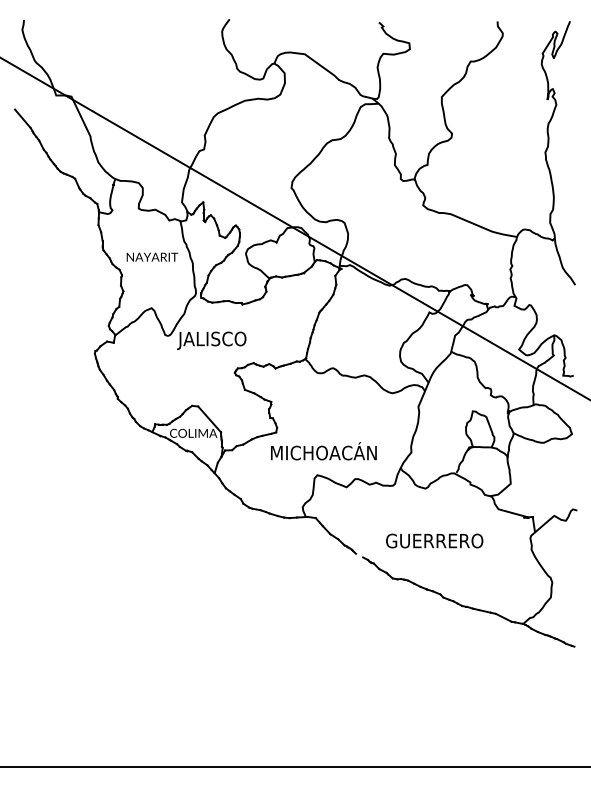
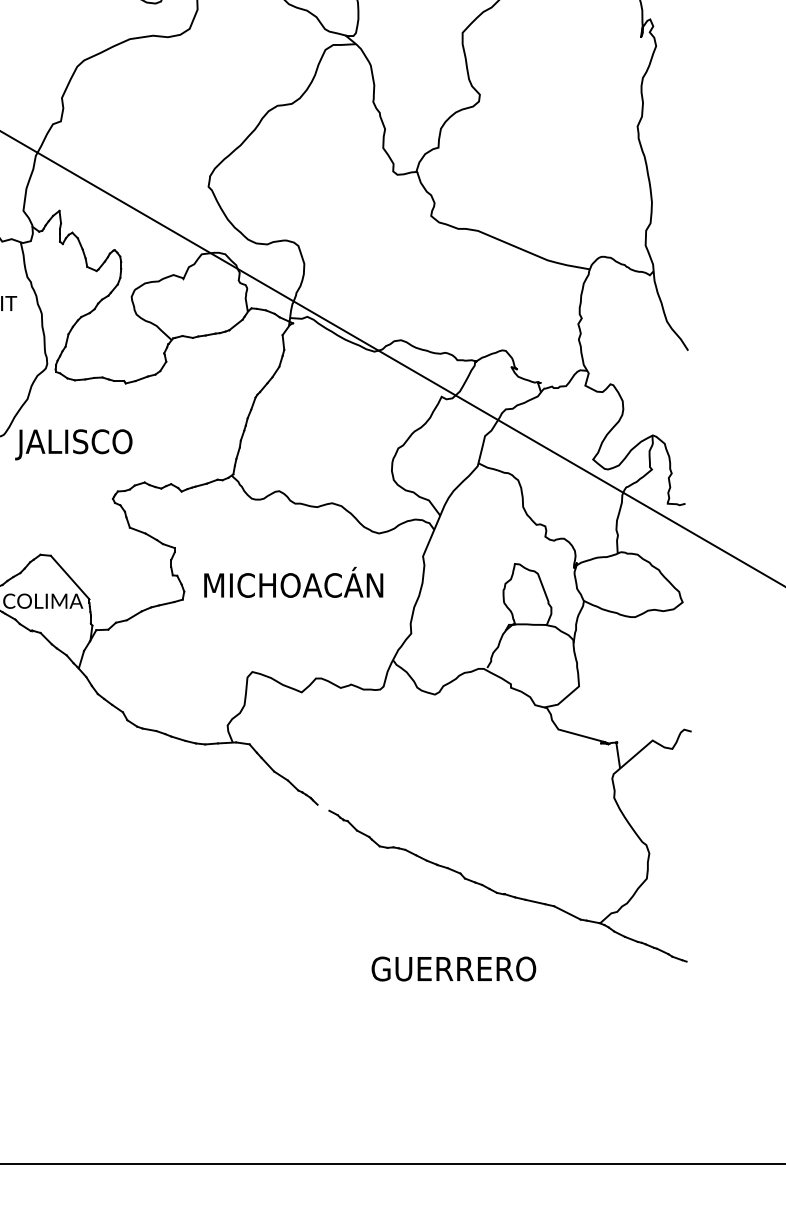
text: (323, 451) -> (293, 582), moved
text: (434, 540) -> (453, 968), moved

